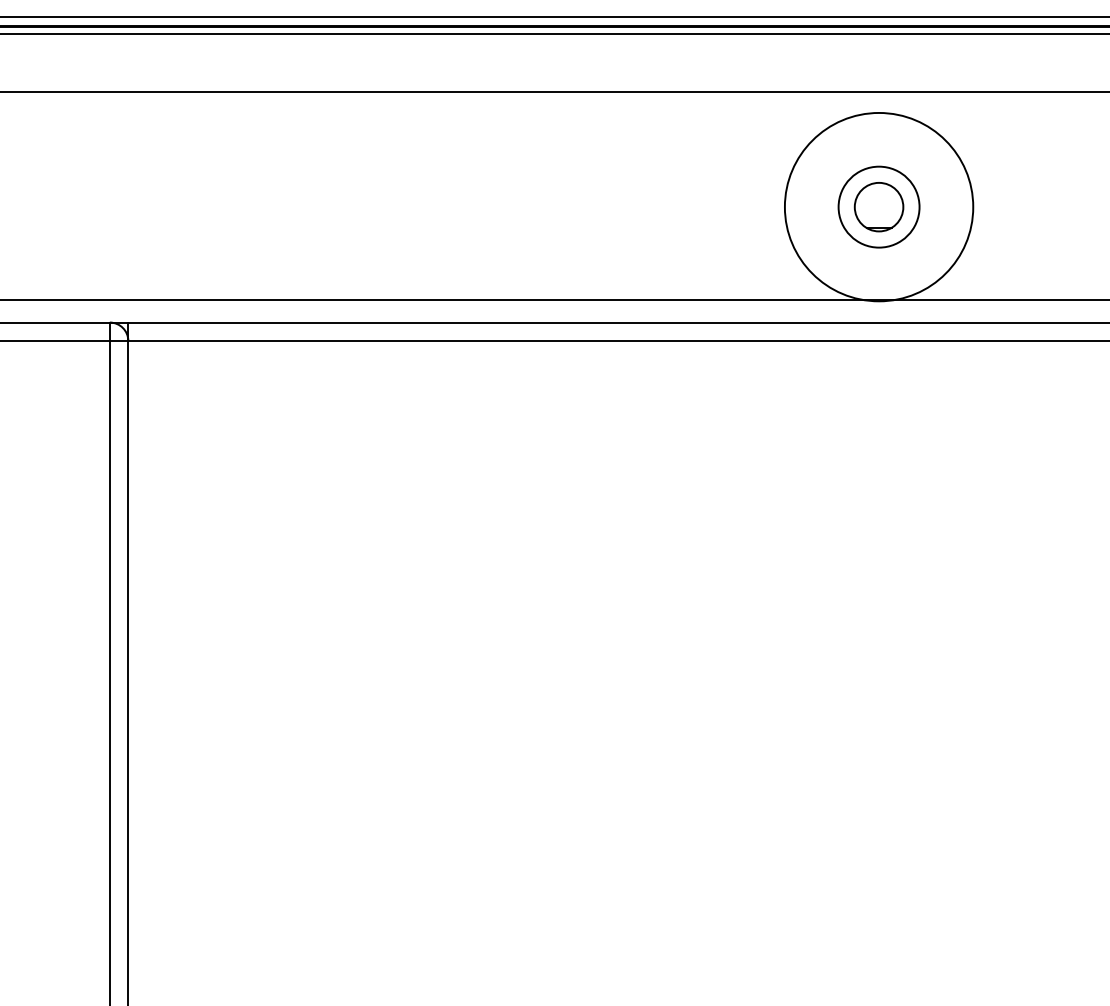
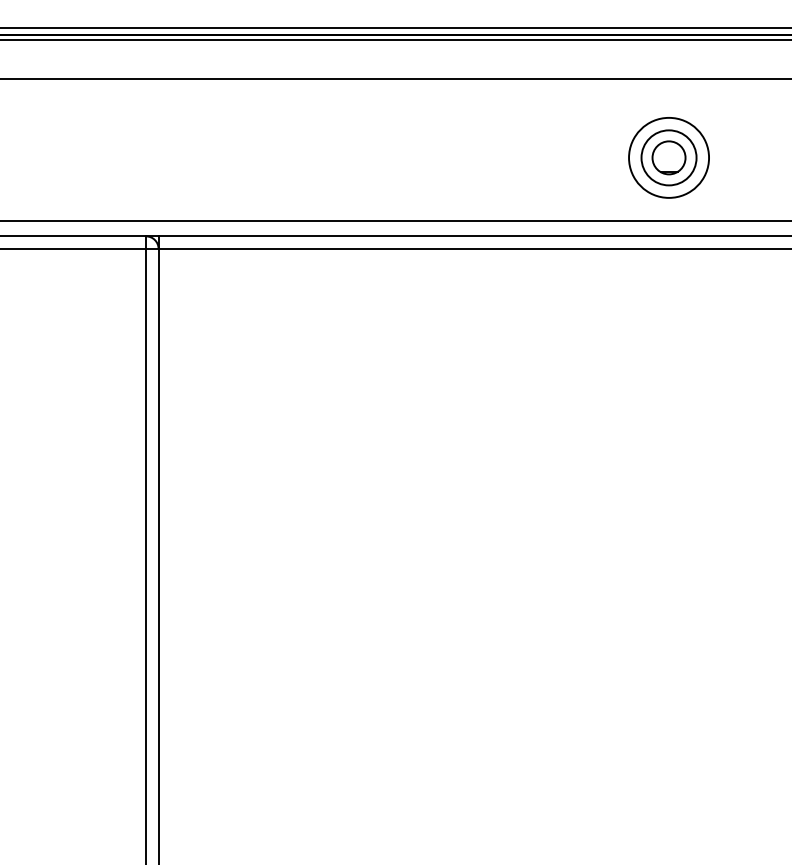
circle: (879, 206) -> (669, 157), size x0.62

